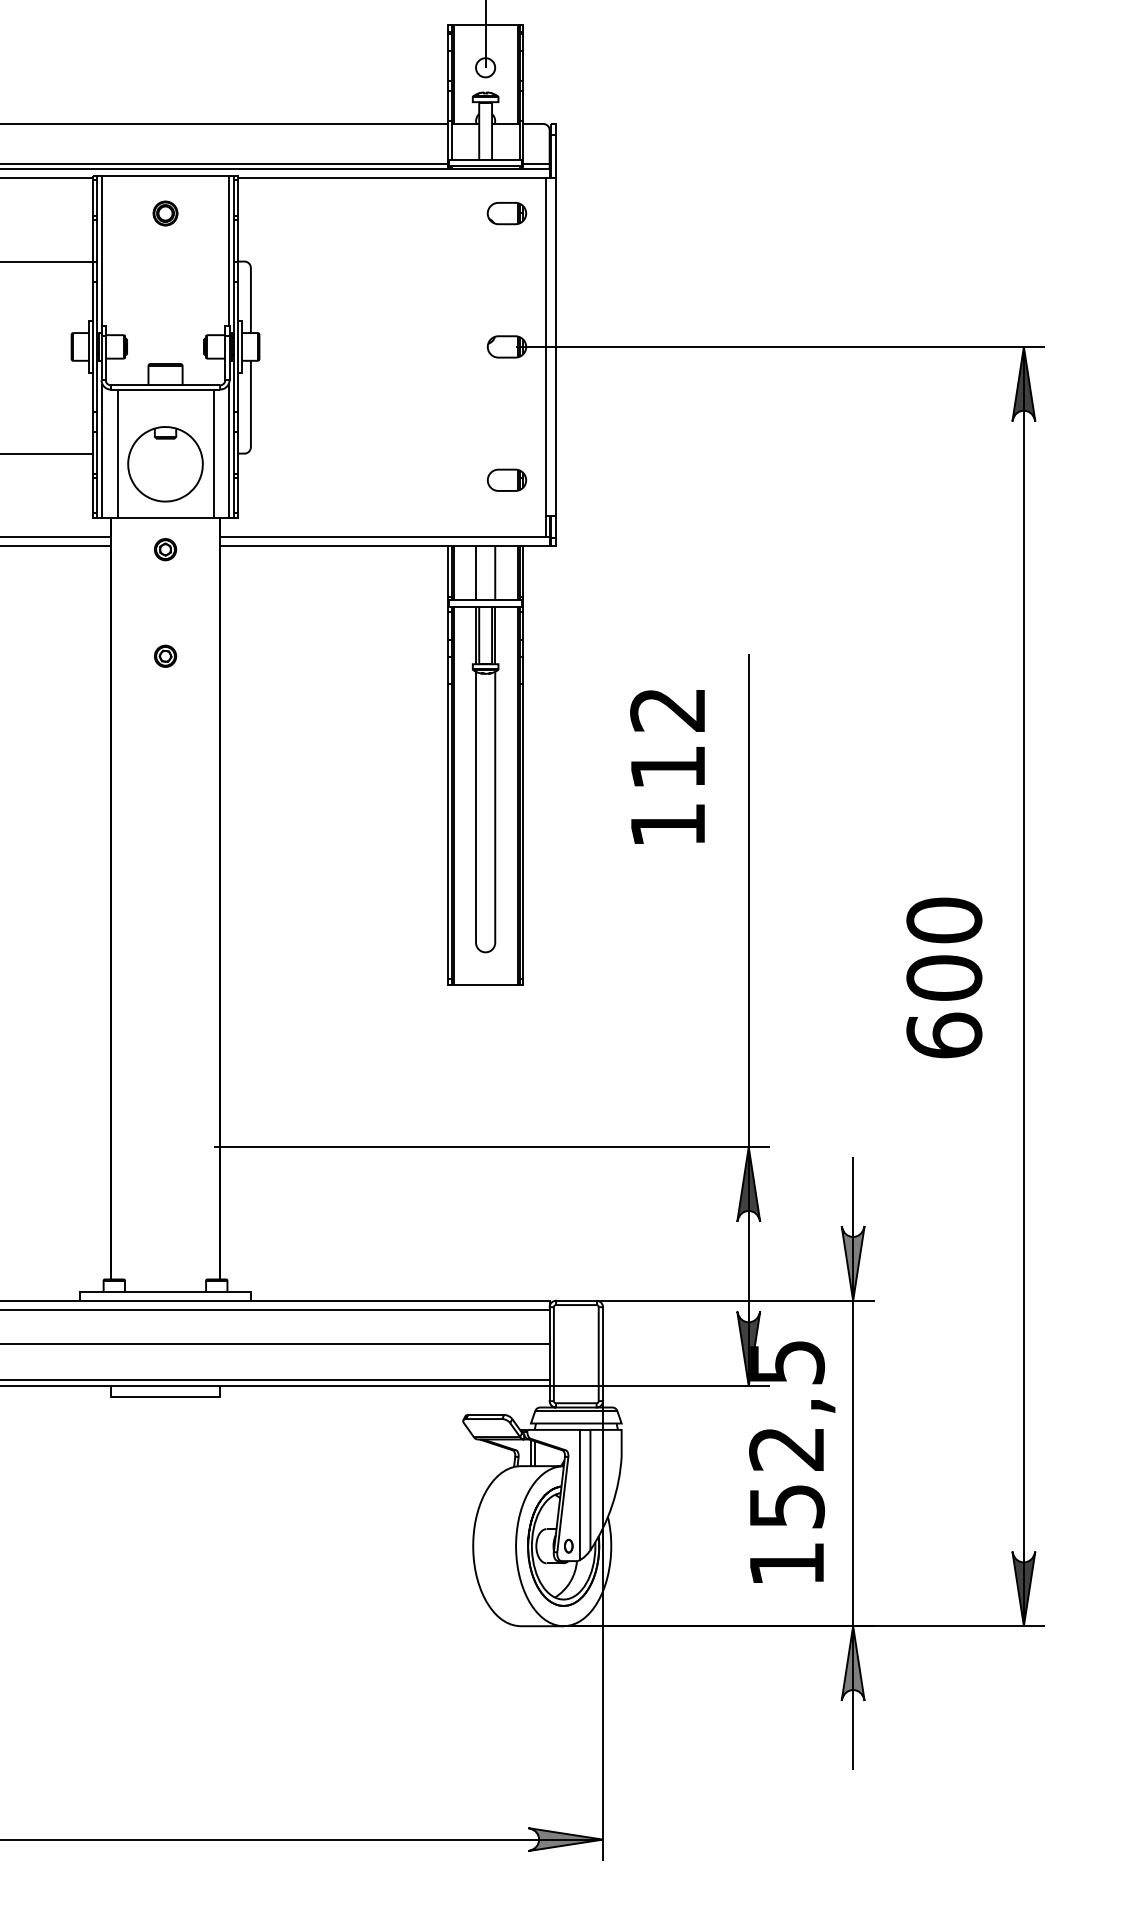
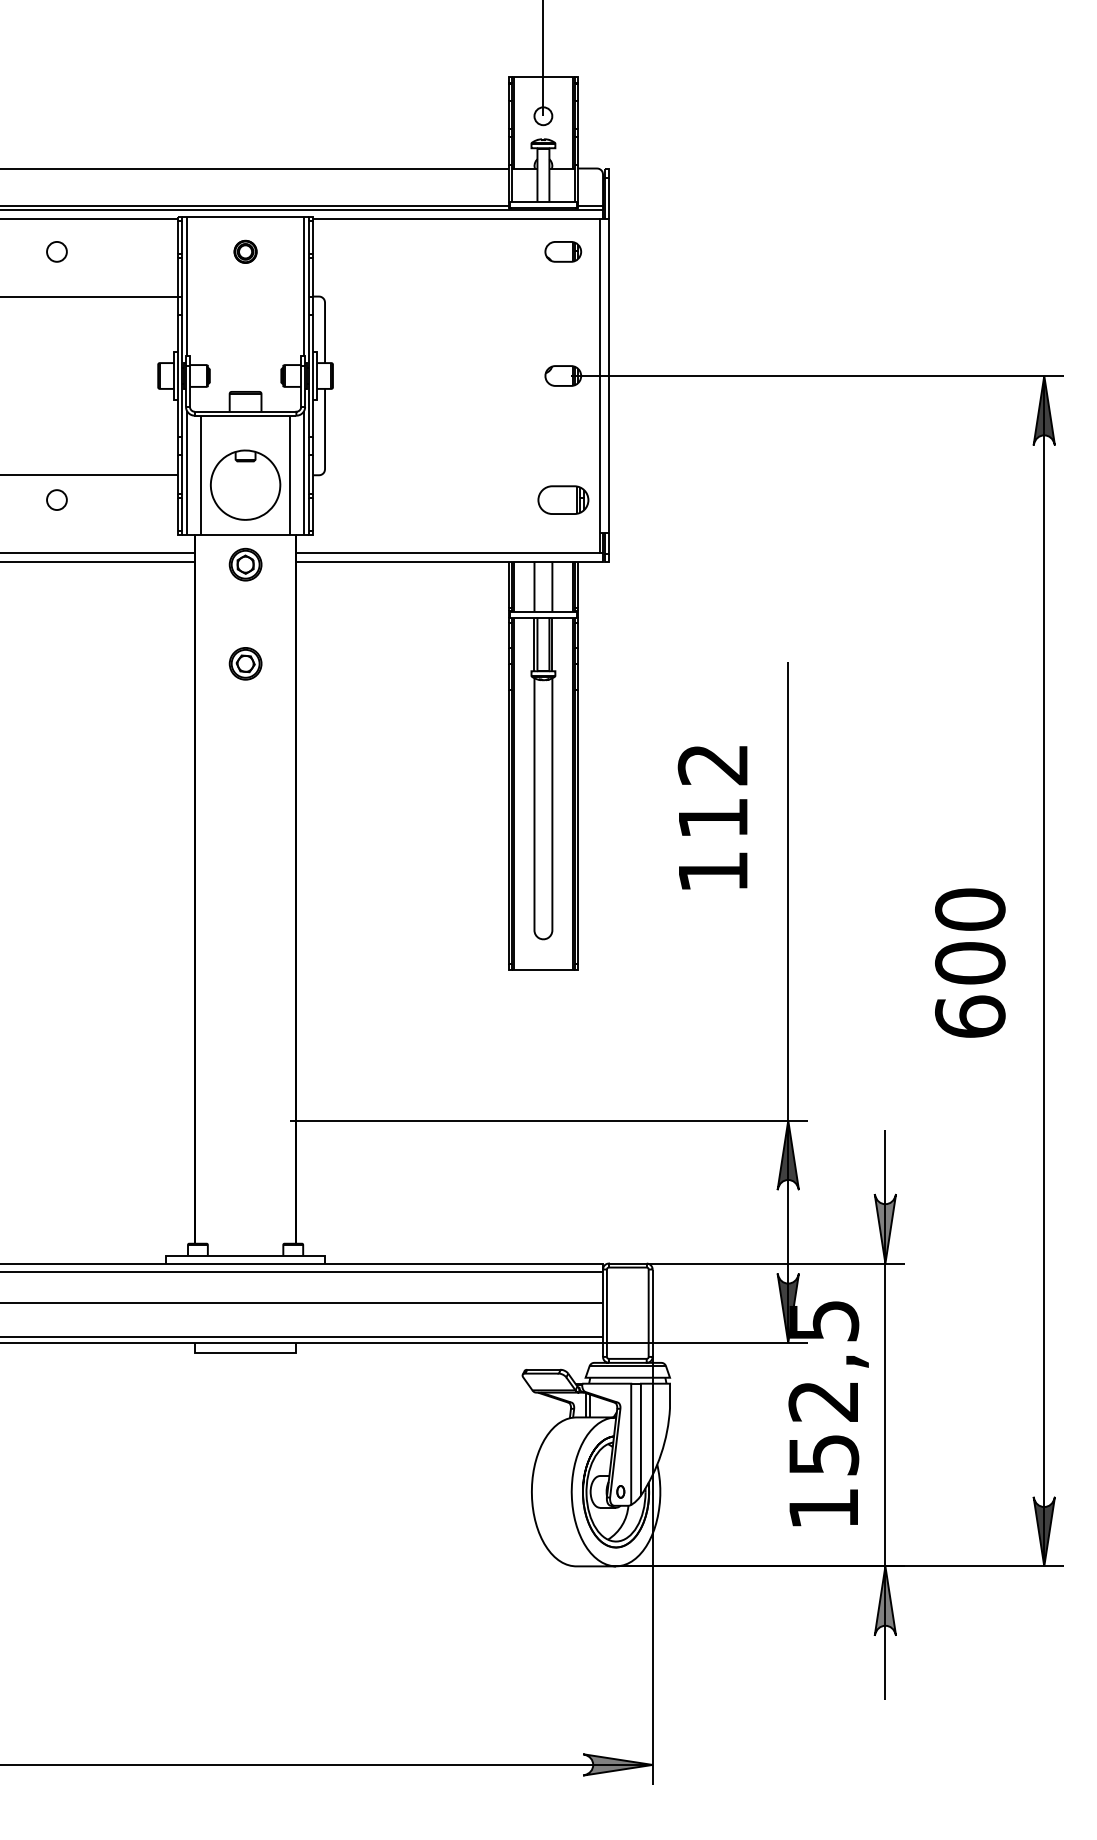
part: (506, 479) -> (562, 499), size x1.4
part: (165, 549) -> (245, 564), size x1.6
part: (165, 655) -> (245, 663), size x1.6
text: (667, 766) -> (712, 817), moved

